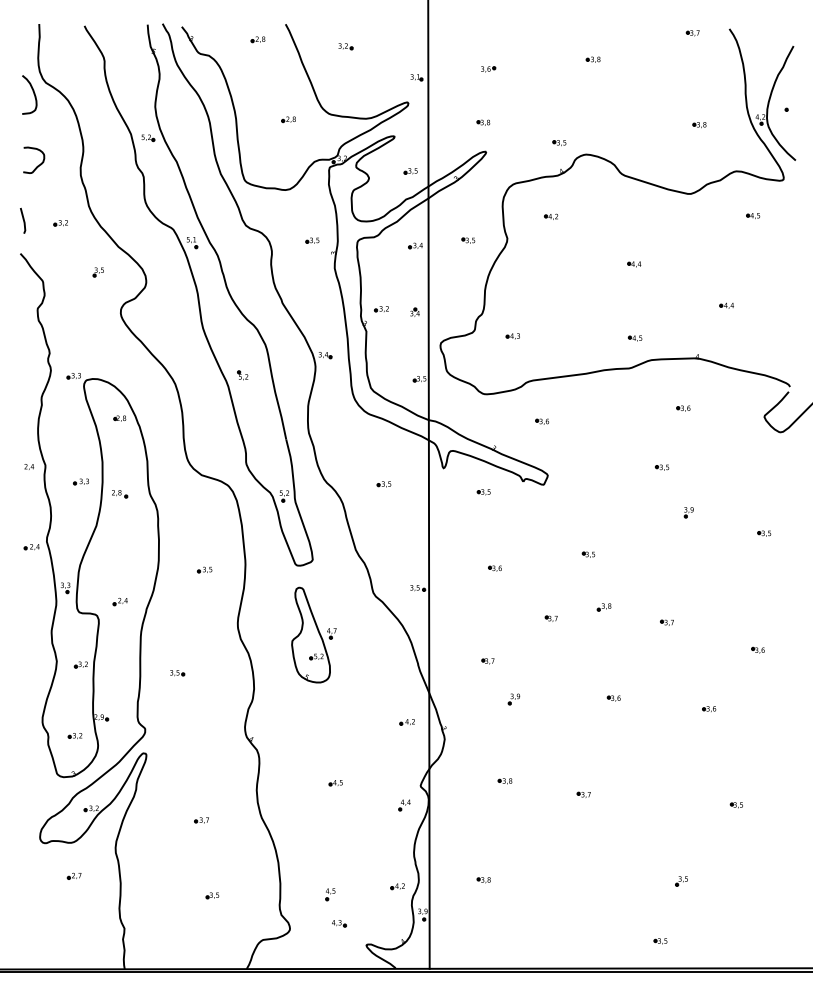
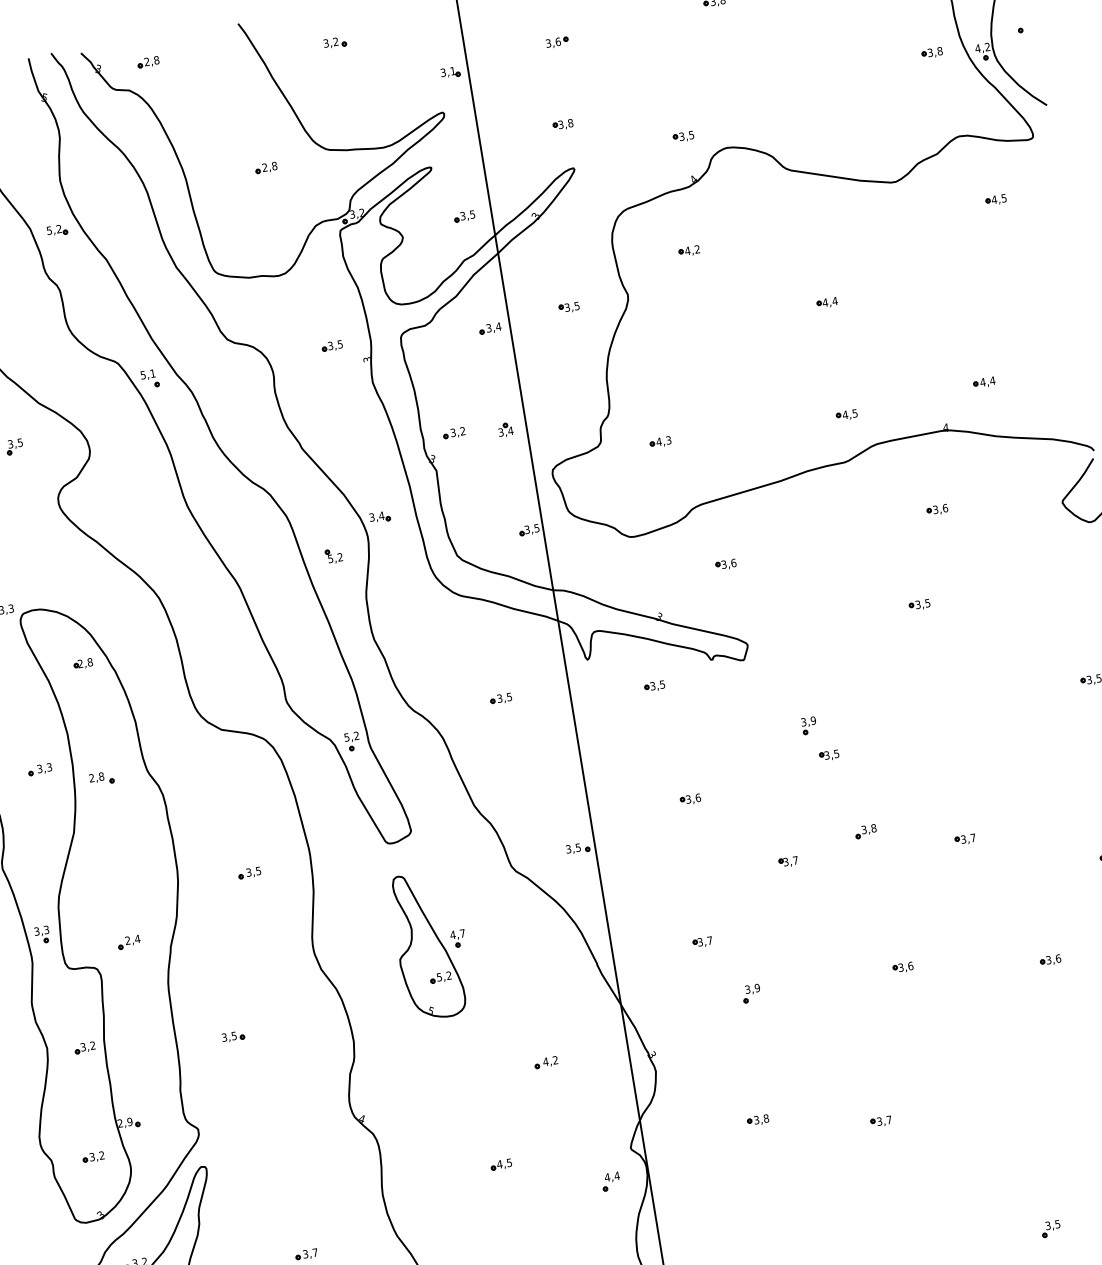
part: (257, 39) -> (147, 62), moved
part: (699, 125) -> (932, 53), moved
part: (726, 305) -> (983, 382), moved
part: (242, 375) -> (333, 556), moved
part: (688, 512) -> (808, 725), moved
part: (406, 722) -> (545, 1063), moved

